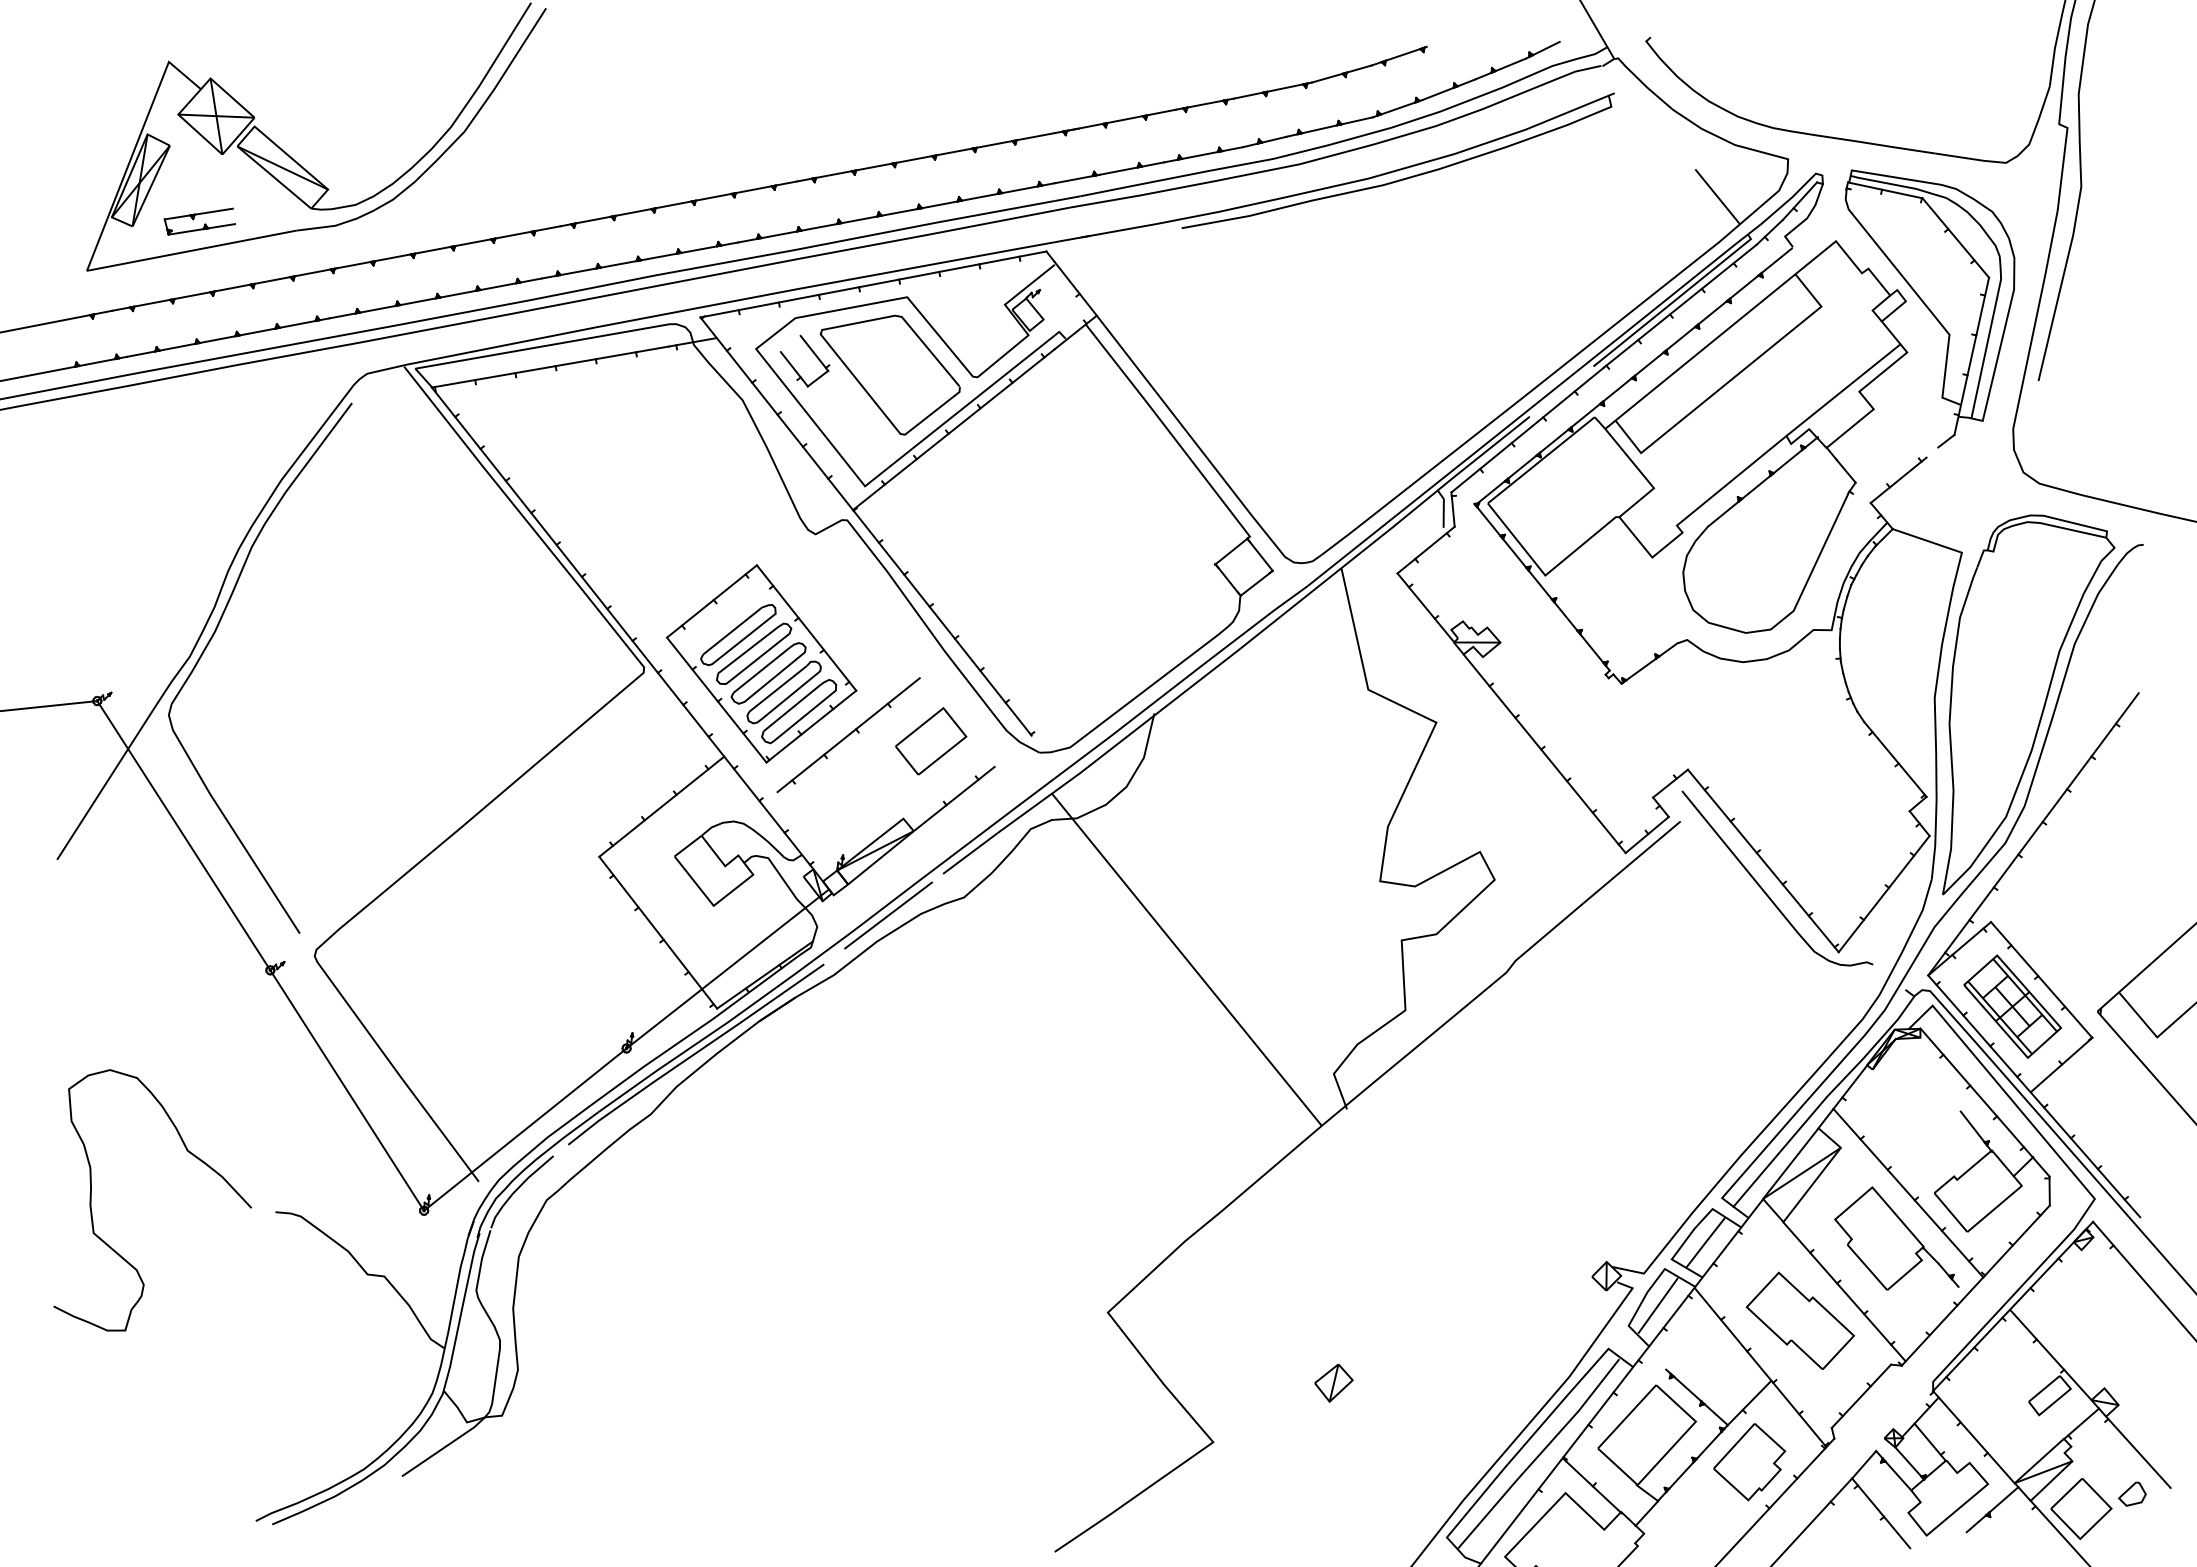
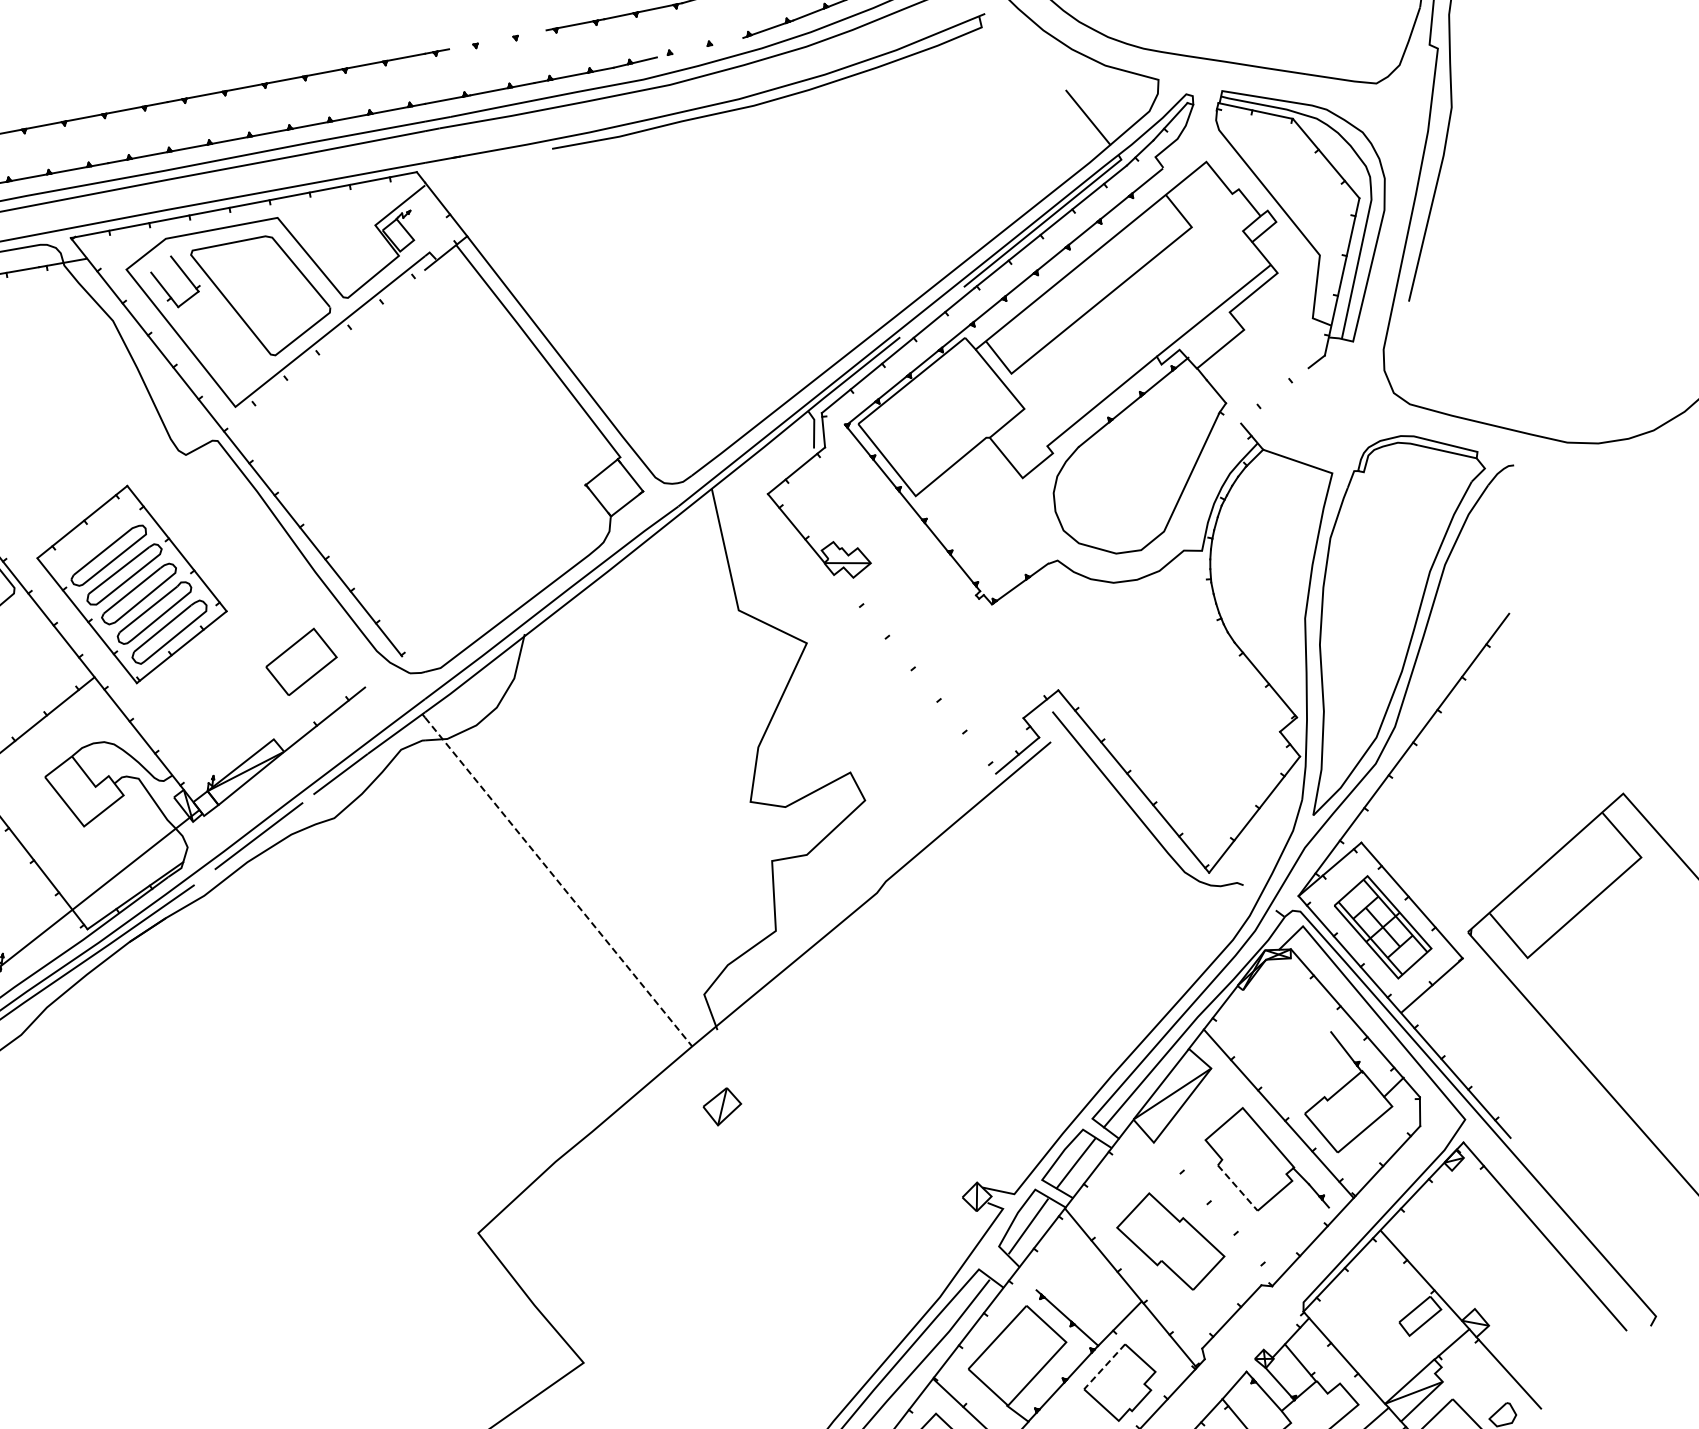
line: (1119, 120) -> (489, 41), removed
line: (1329, 126) -> (699, 47), removed
line: (953, 429) -> (323, 350), removed
line: (1898, 480) -> (1268, 401), removed
part: (848, 735) -> (218, 656), removed
line: (1544, 753) -> (914, 674), removed
line: (1188, 961) -> (558, 882), solid -> dashed
line: (1867, 1267) -> (1237, 1188), solid -> dashed
line: (1844, 1291) -> (1214, 1212), removed
part: (1333, 1382) -> (721, 1106), moved
line: (1733, 1446) -> (1103, 1367), solid -> dashed

